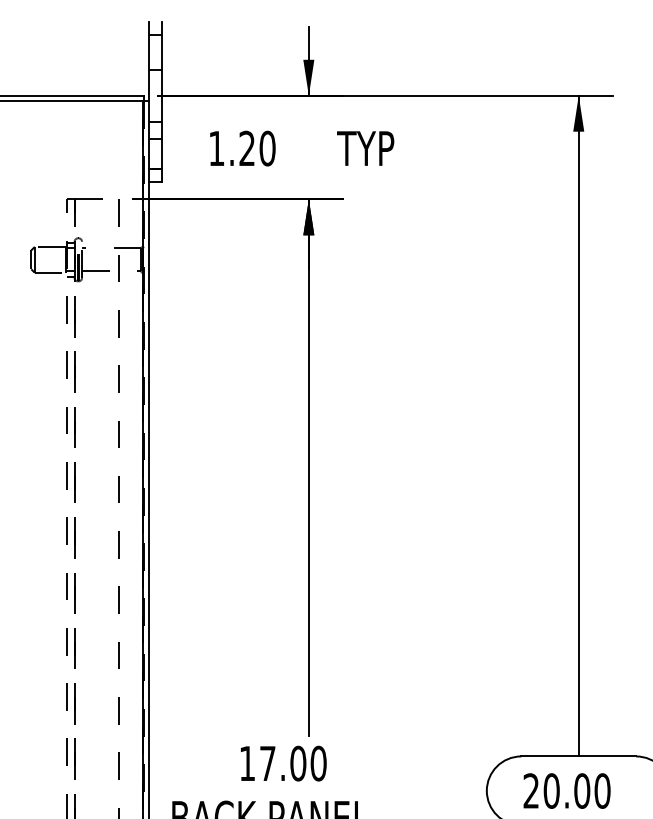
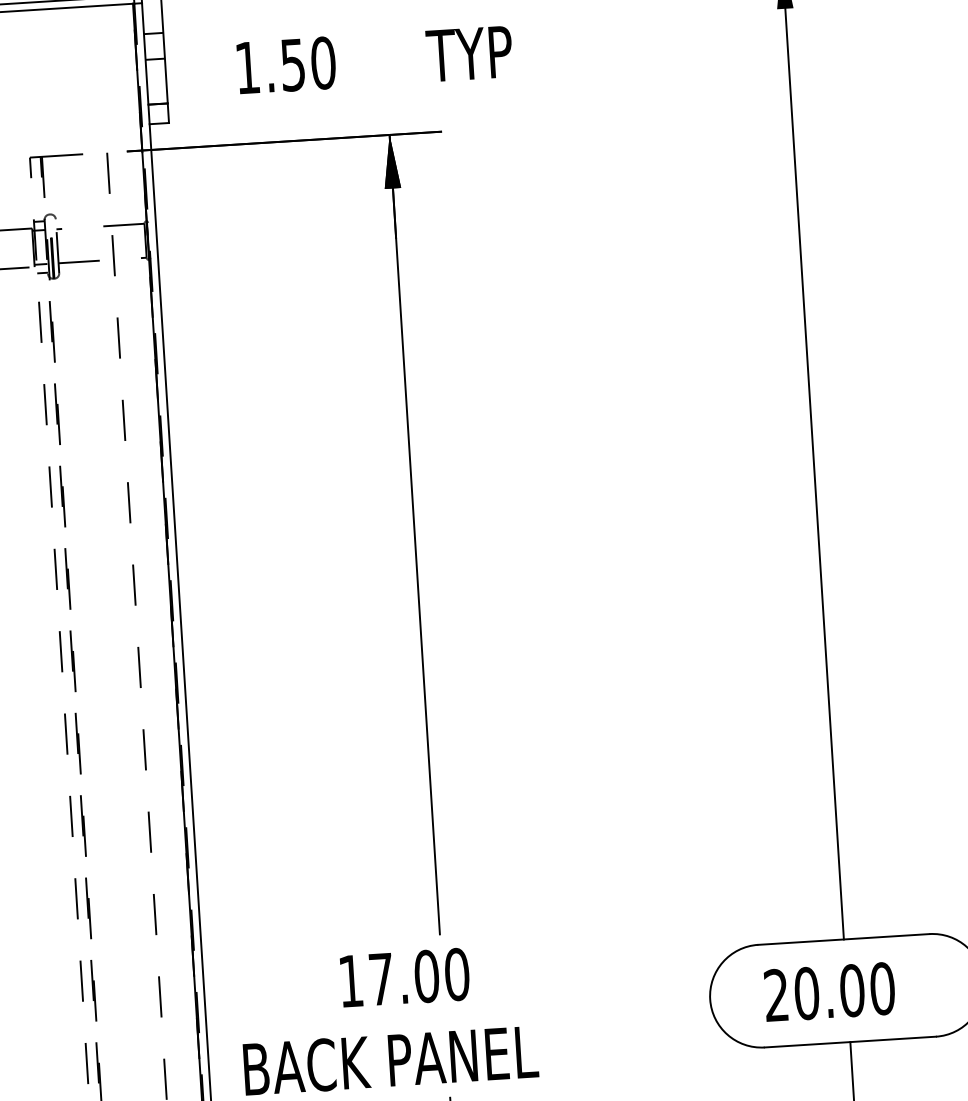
text: (246, 148) -> (291, 64), 1.20 -> 1.50

